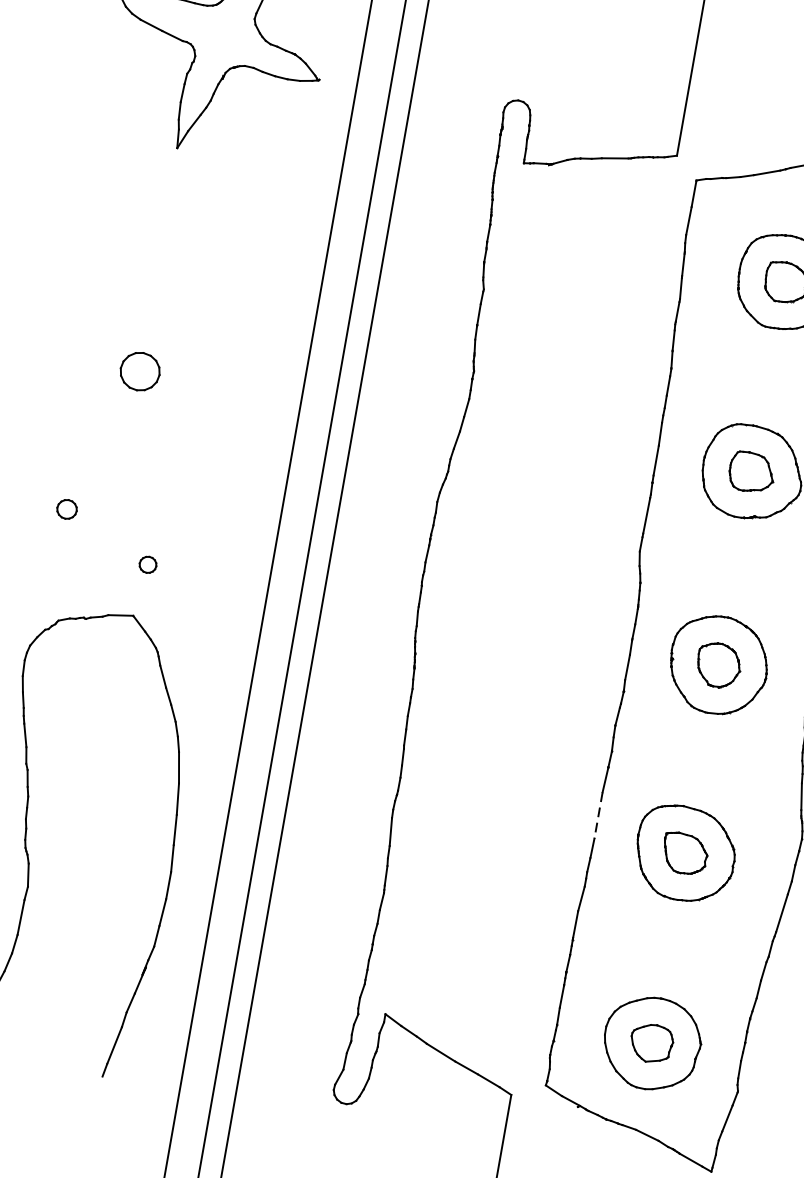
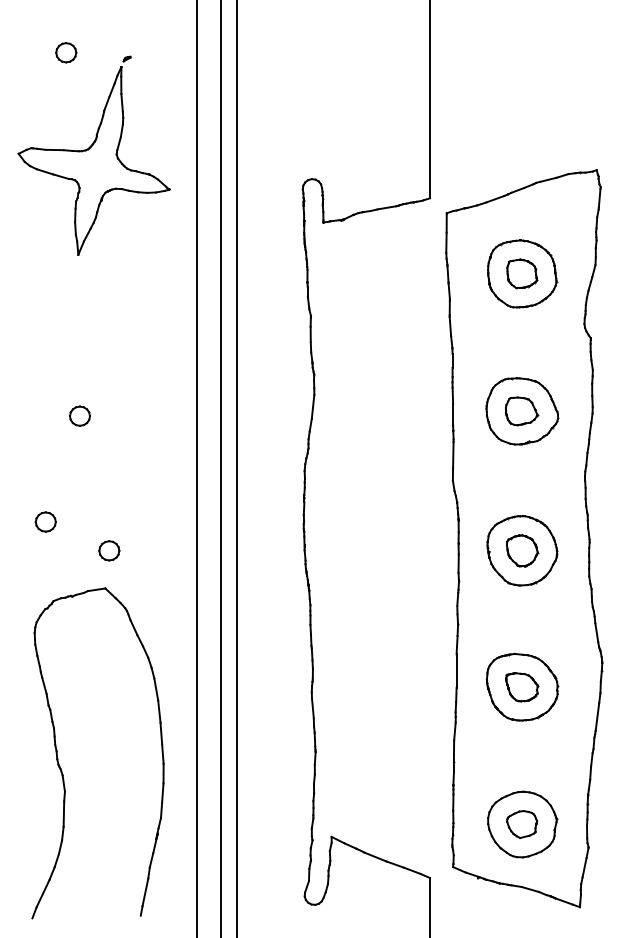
part: (139, 370) -> (79, 415), size x0.71
part: (66, 508) -> (45, 521), size x1.43
part: (148, 564) -> (109, 550), size x1.67
line: (598, 816) -> (456, 671), dashed -> solid

